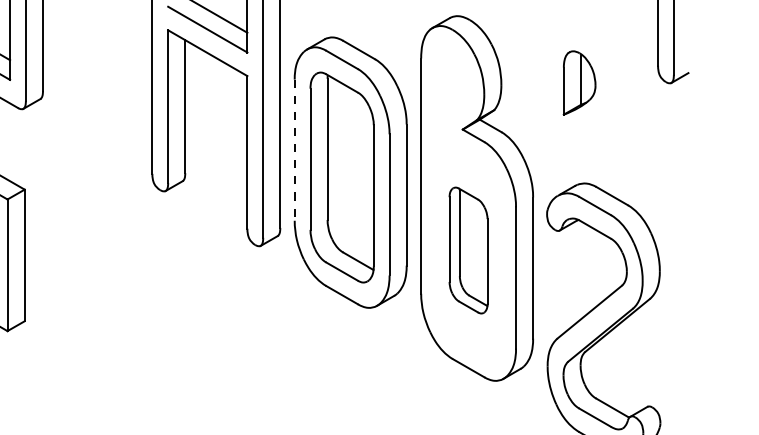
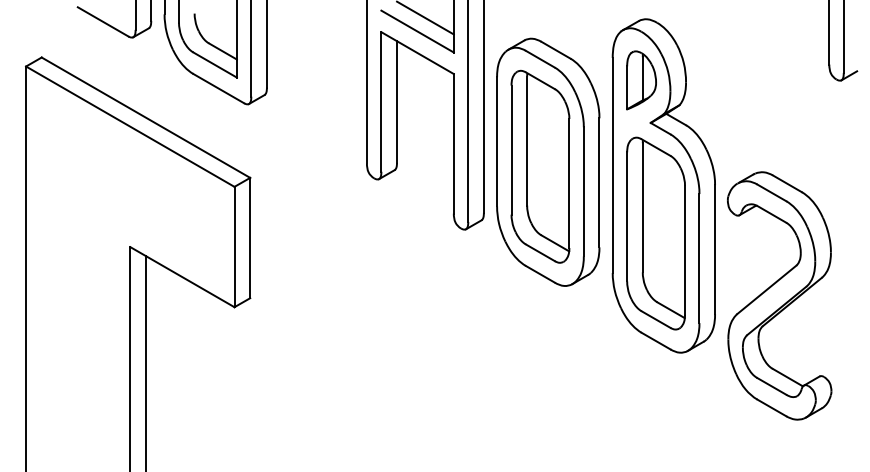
part: (579, 83) -> (641, 80), moved
line: (295, 149) -> (497, 141), dashed -> solid
part: (467, 250) -> (655, 233), size x1.67

